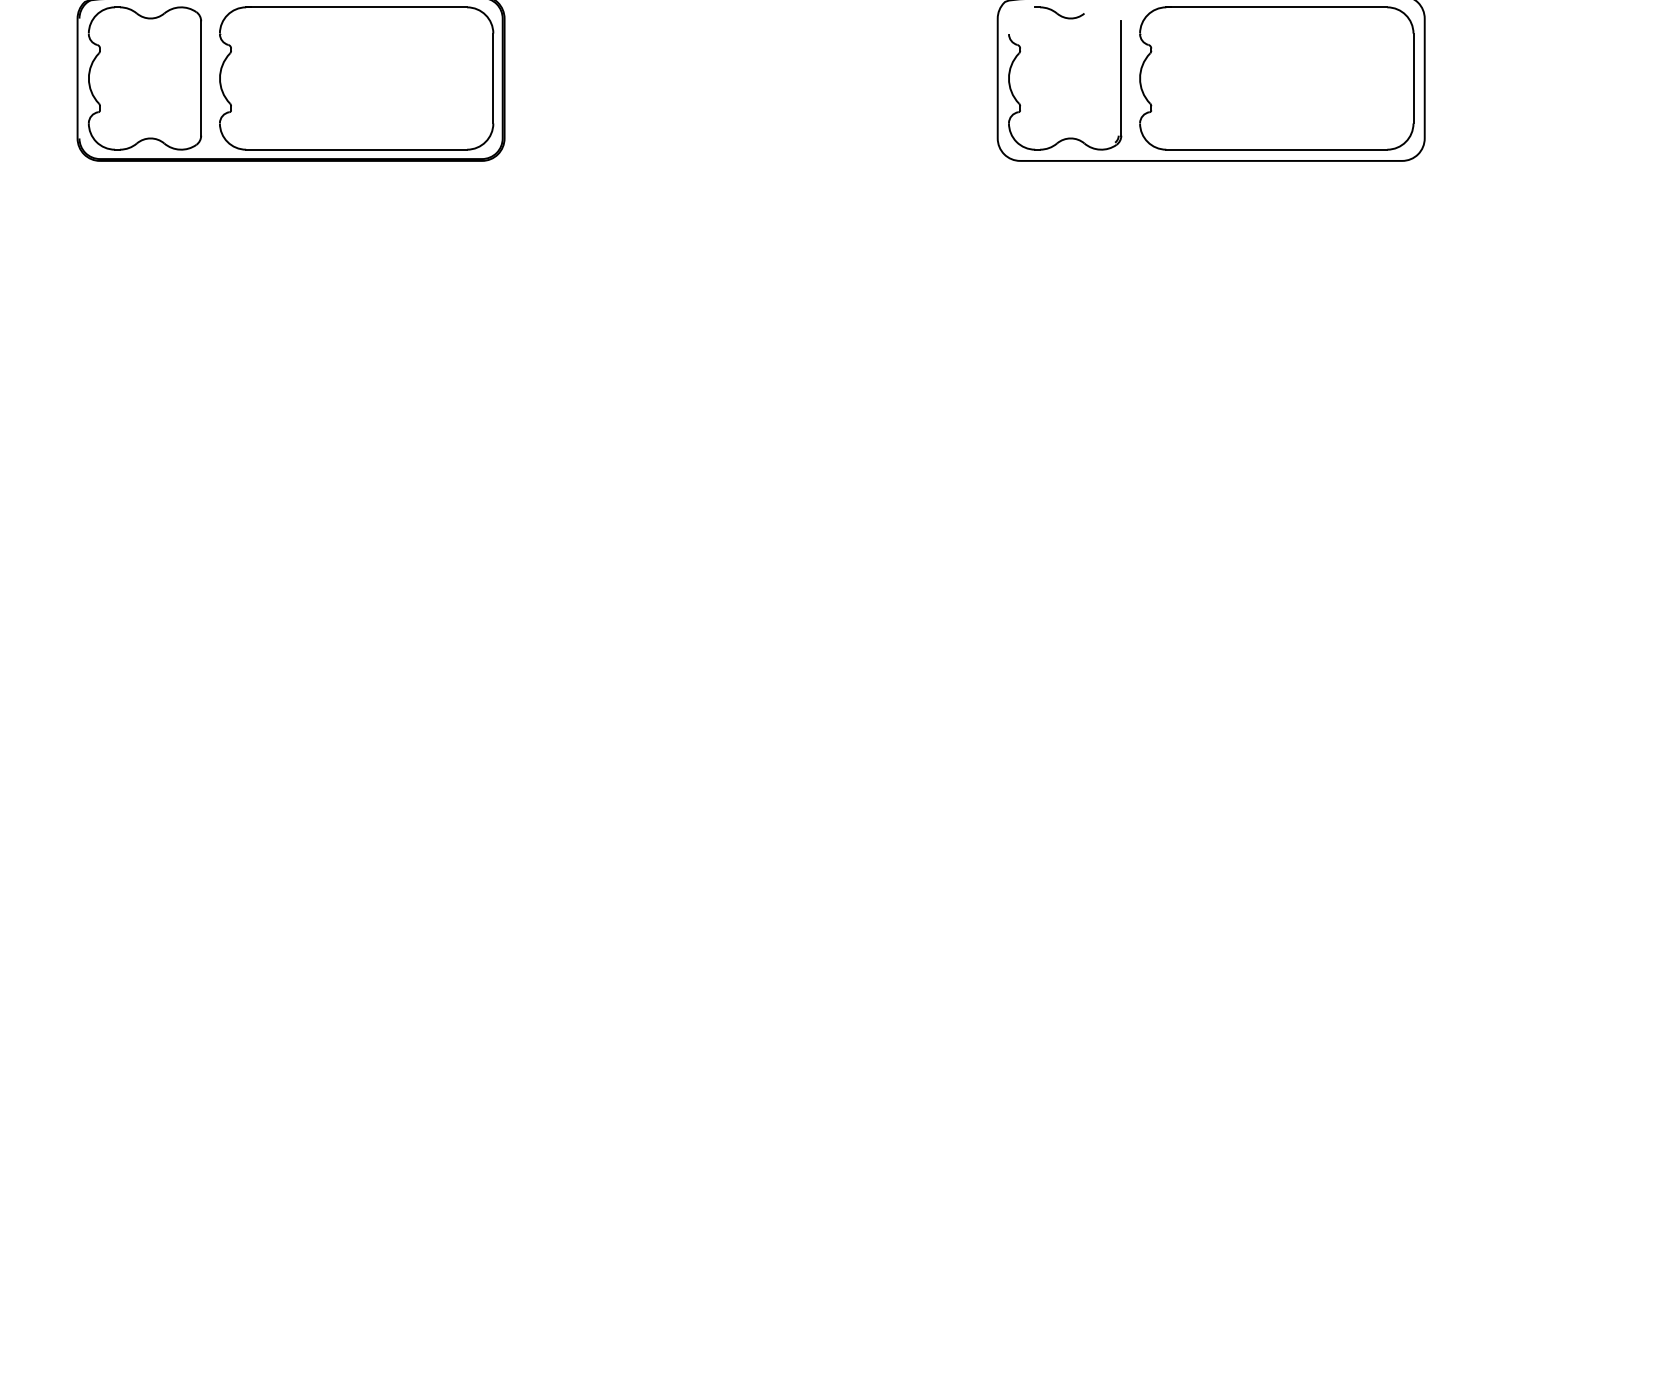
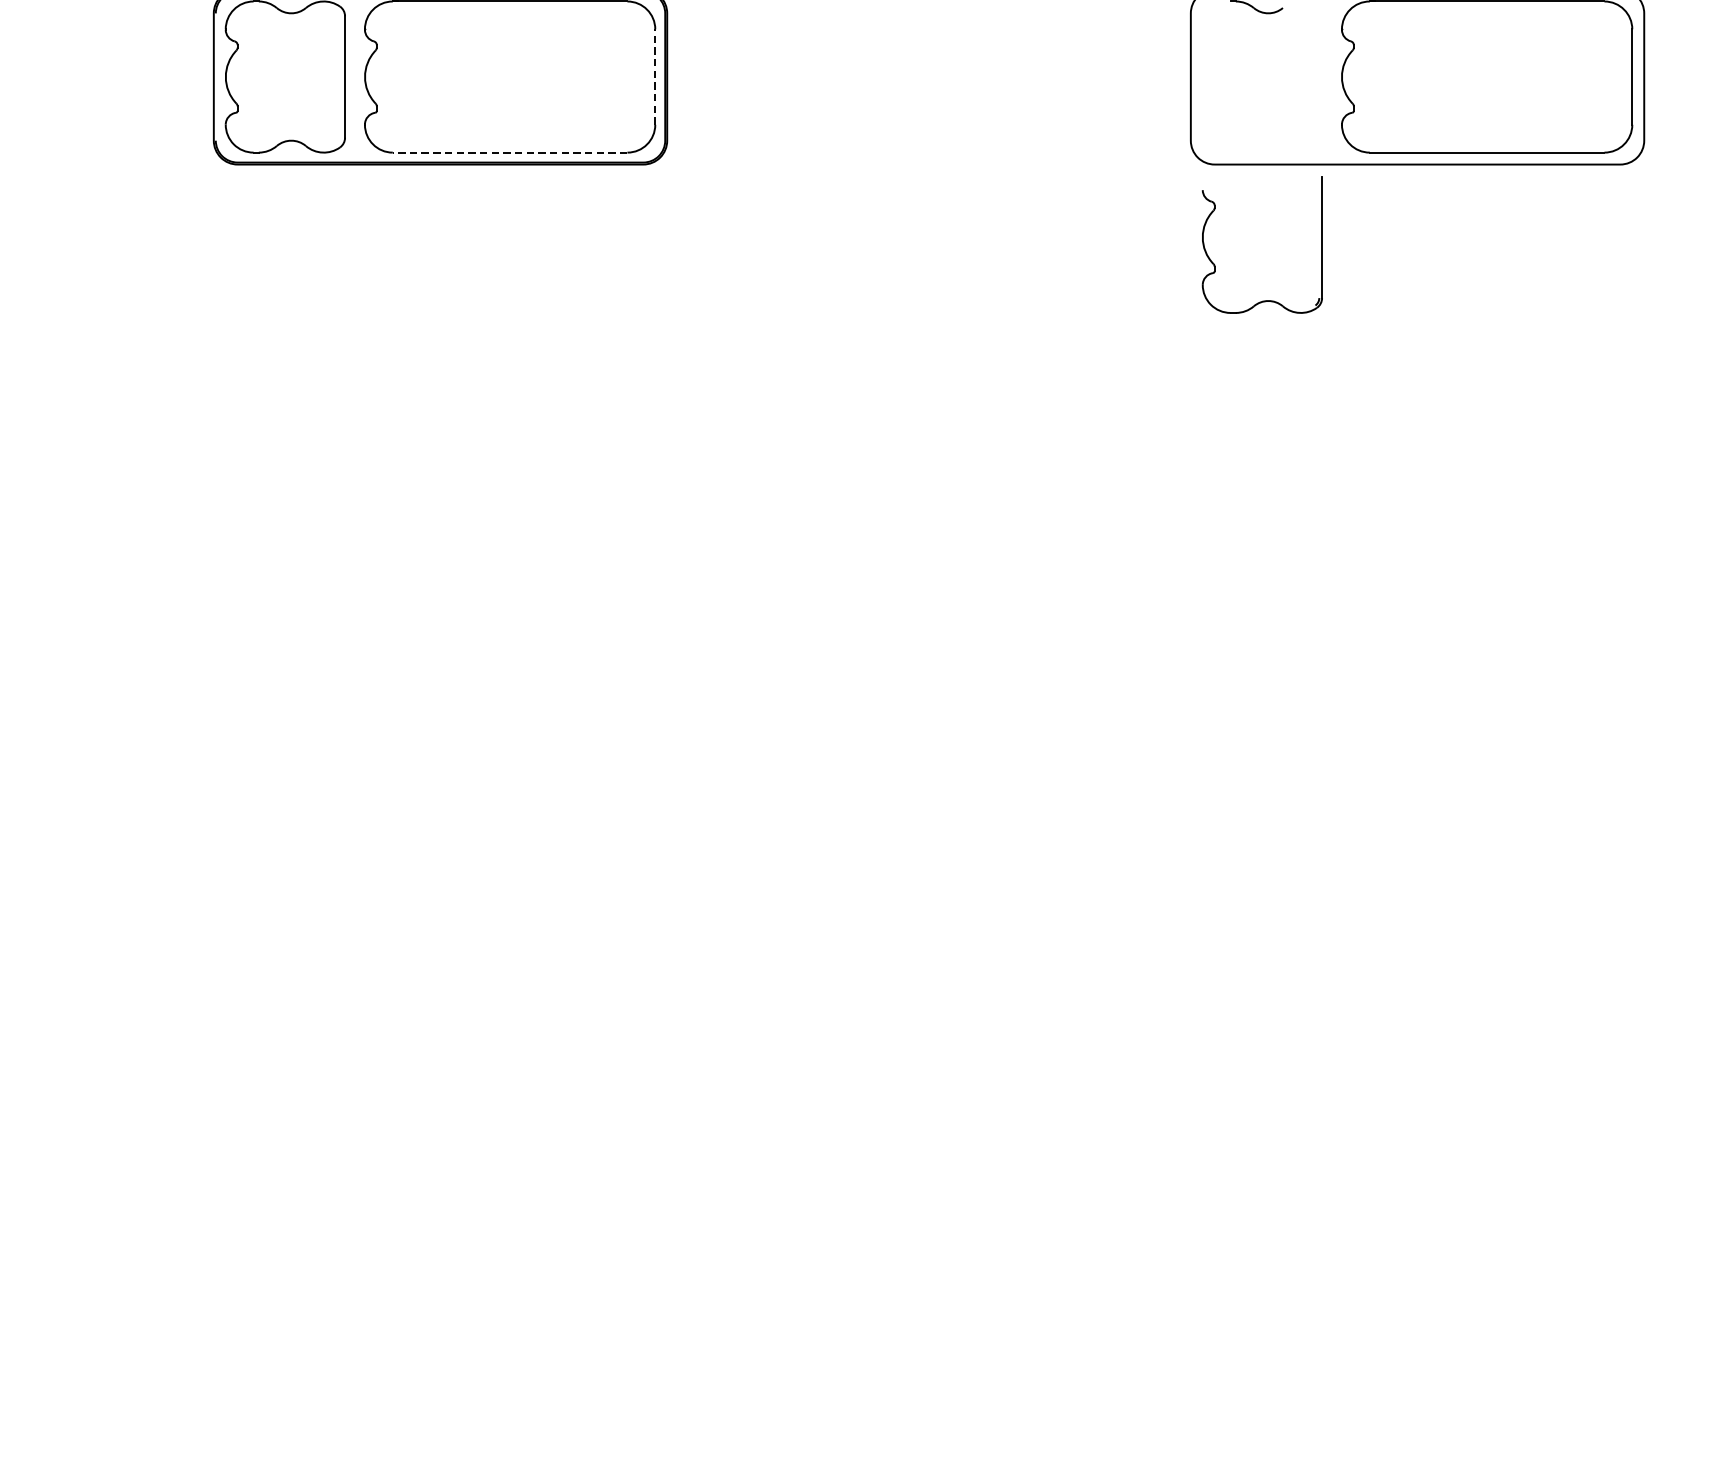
line: (493, 78) -> (655, 77), solid -> dashed
part: (1020, 103) -> (1215, 263), moved
line: (356, 149) -> (509, 152), solid -> dashed

